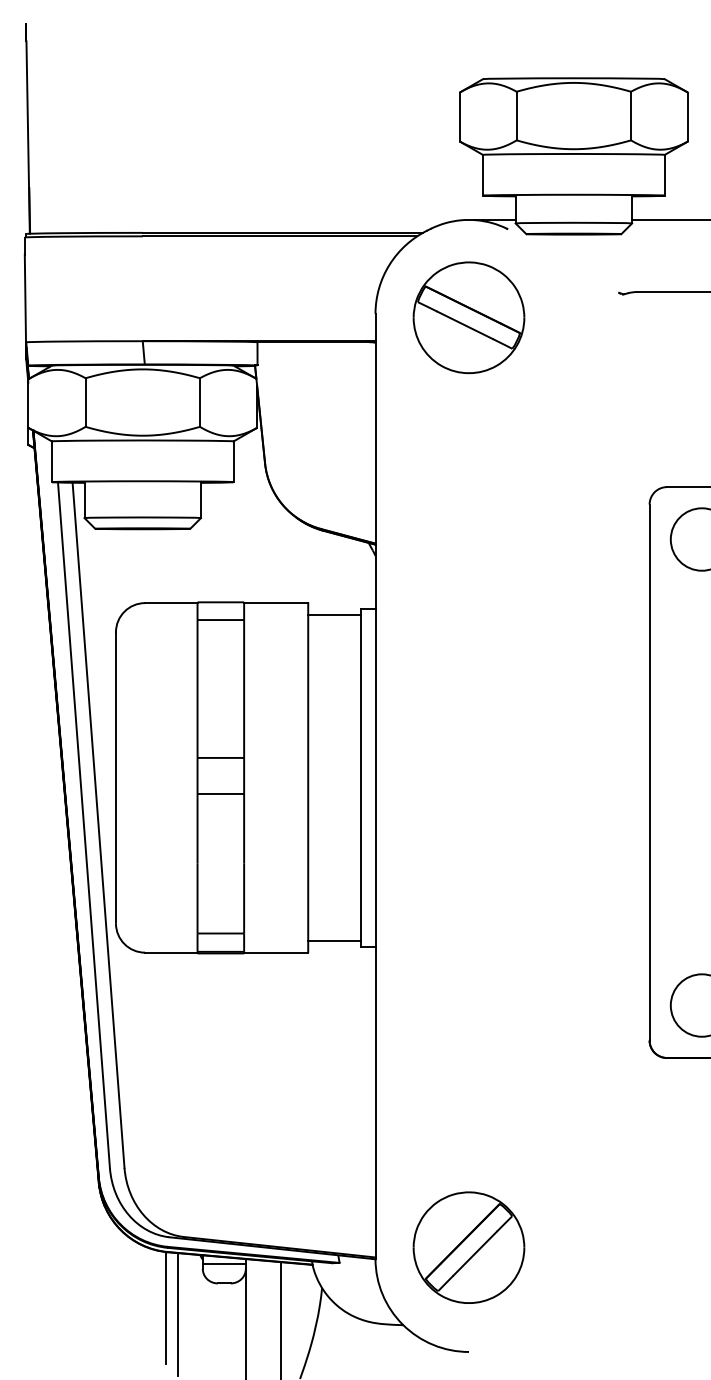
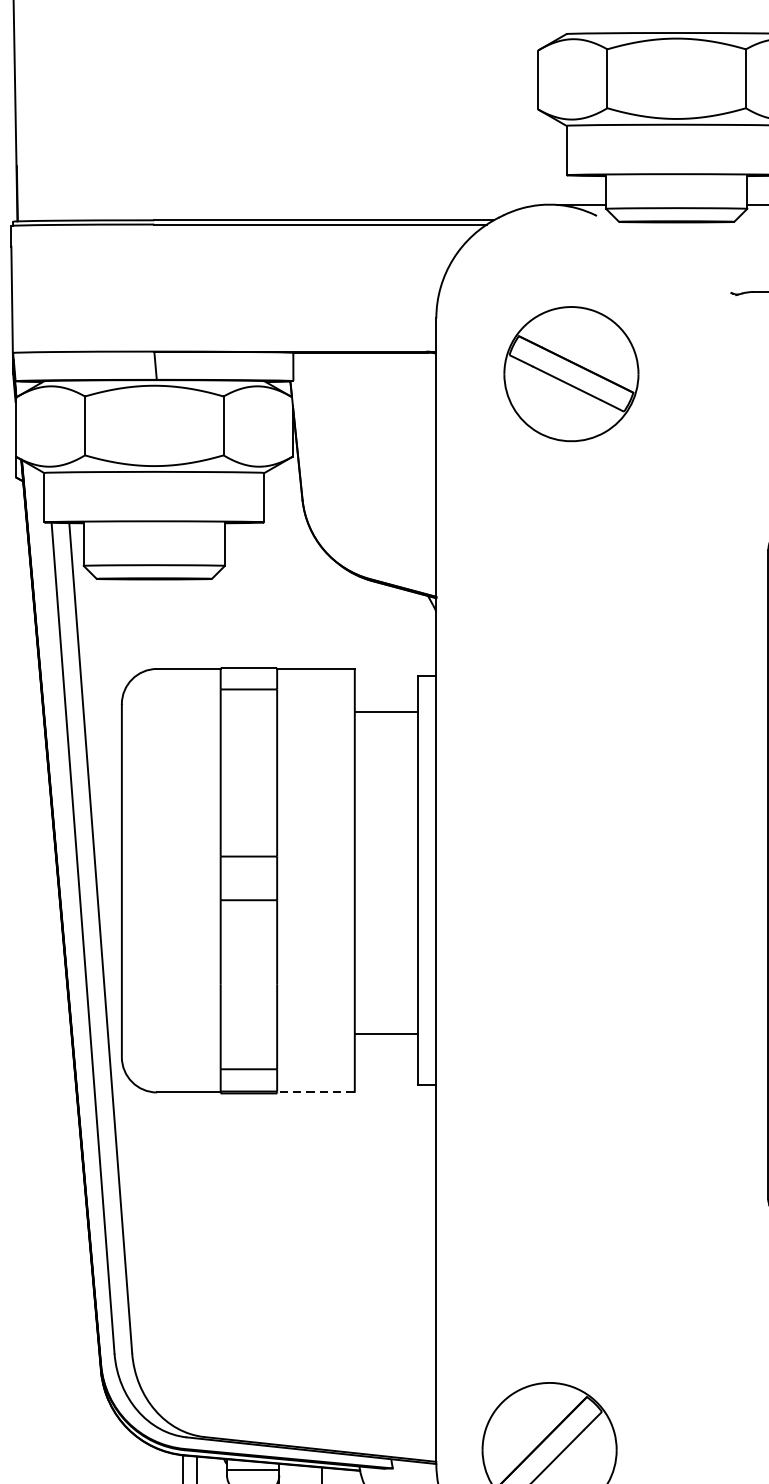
part: (468, 317) -> (570, 373), moved
line: (334, 614) -> (386, 711), moved
line: (334, 941) -> (386, 1034), moved
line: (275, 952) -> (315, 1092), solid -> dashed

